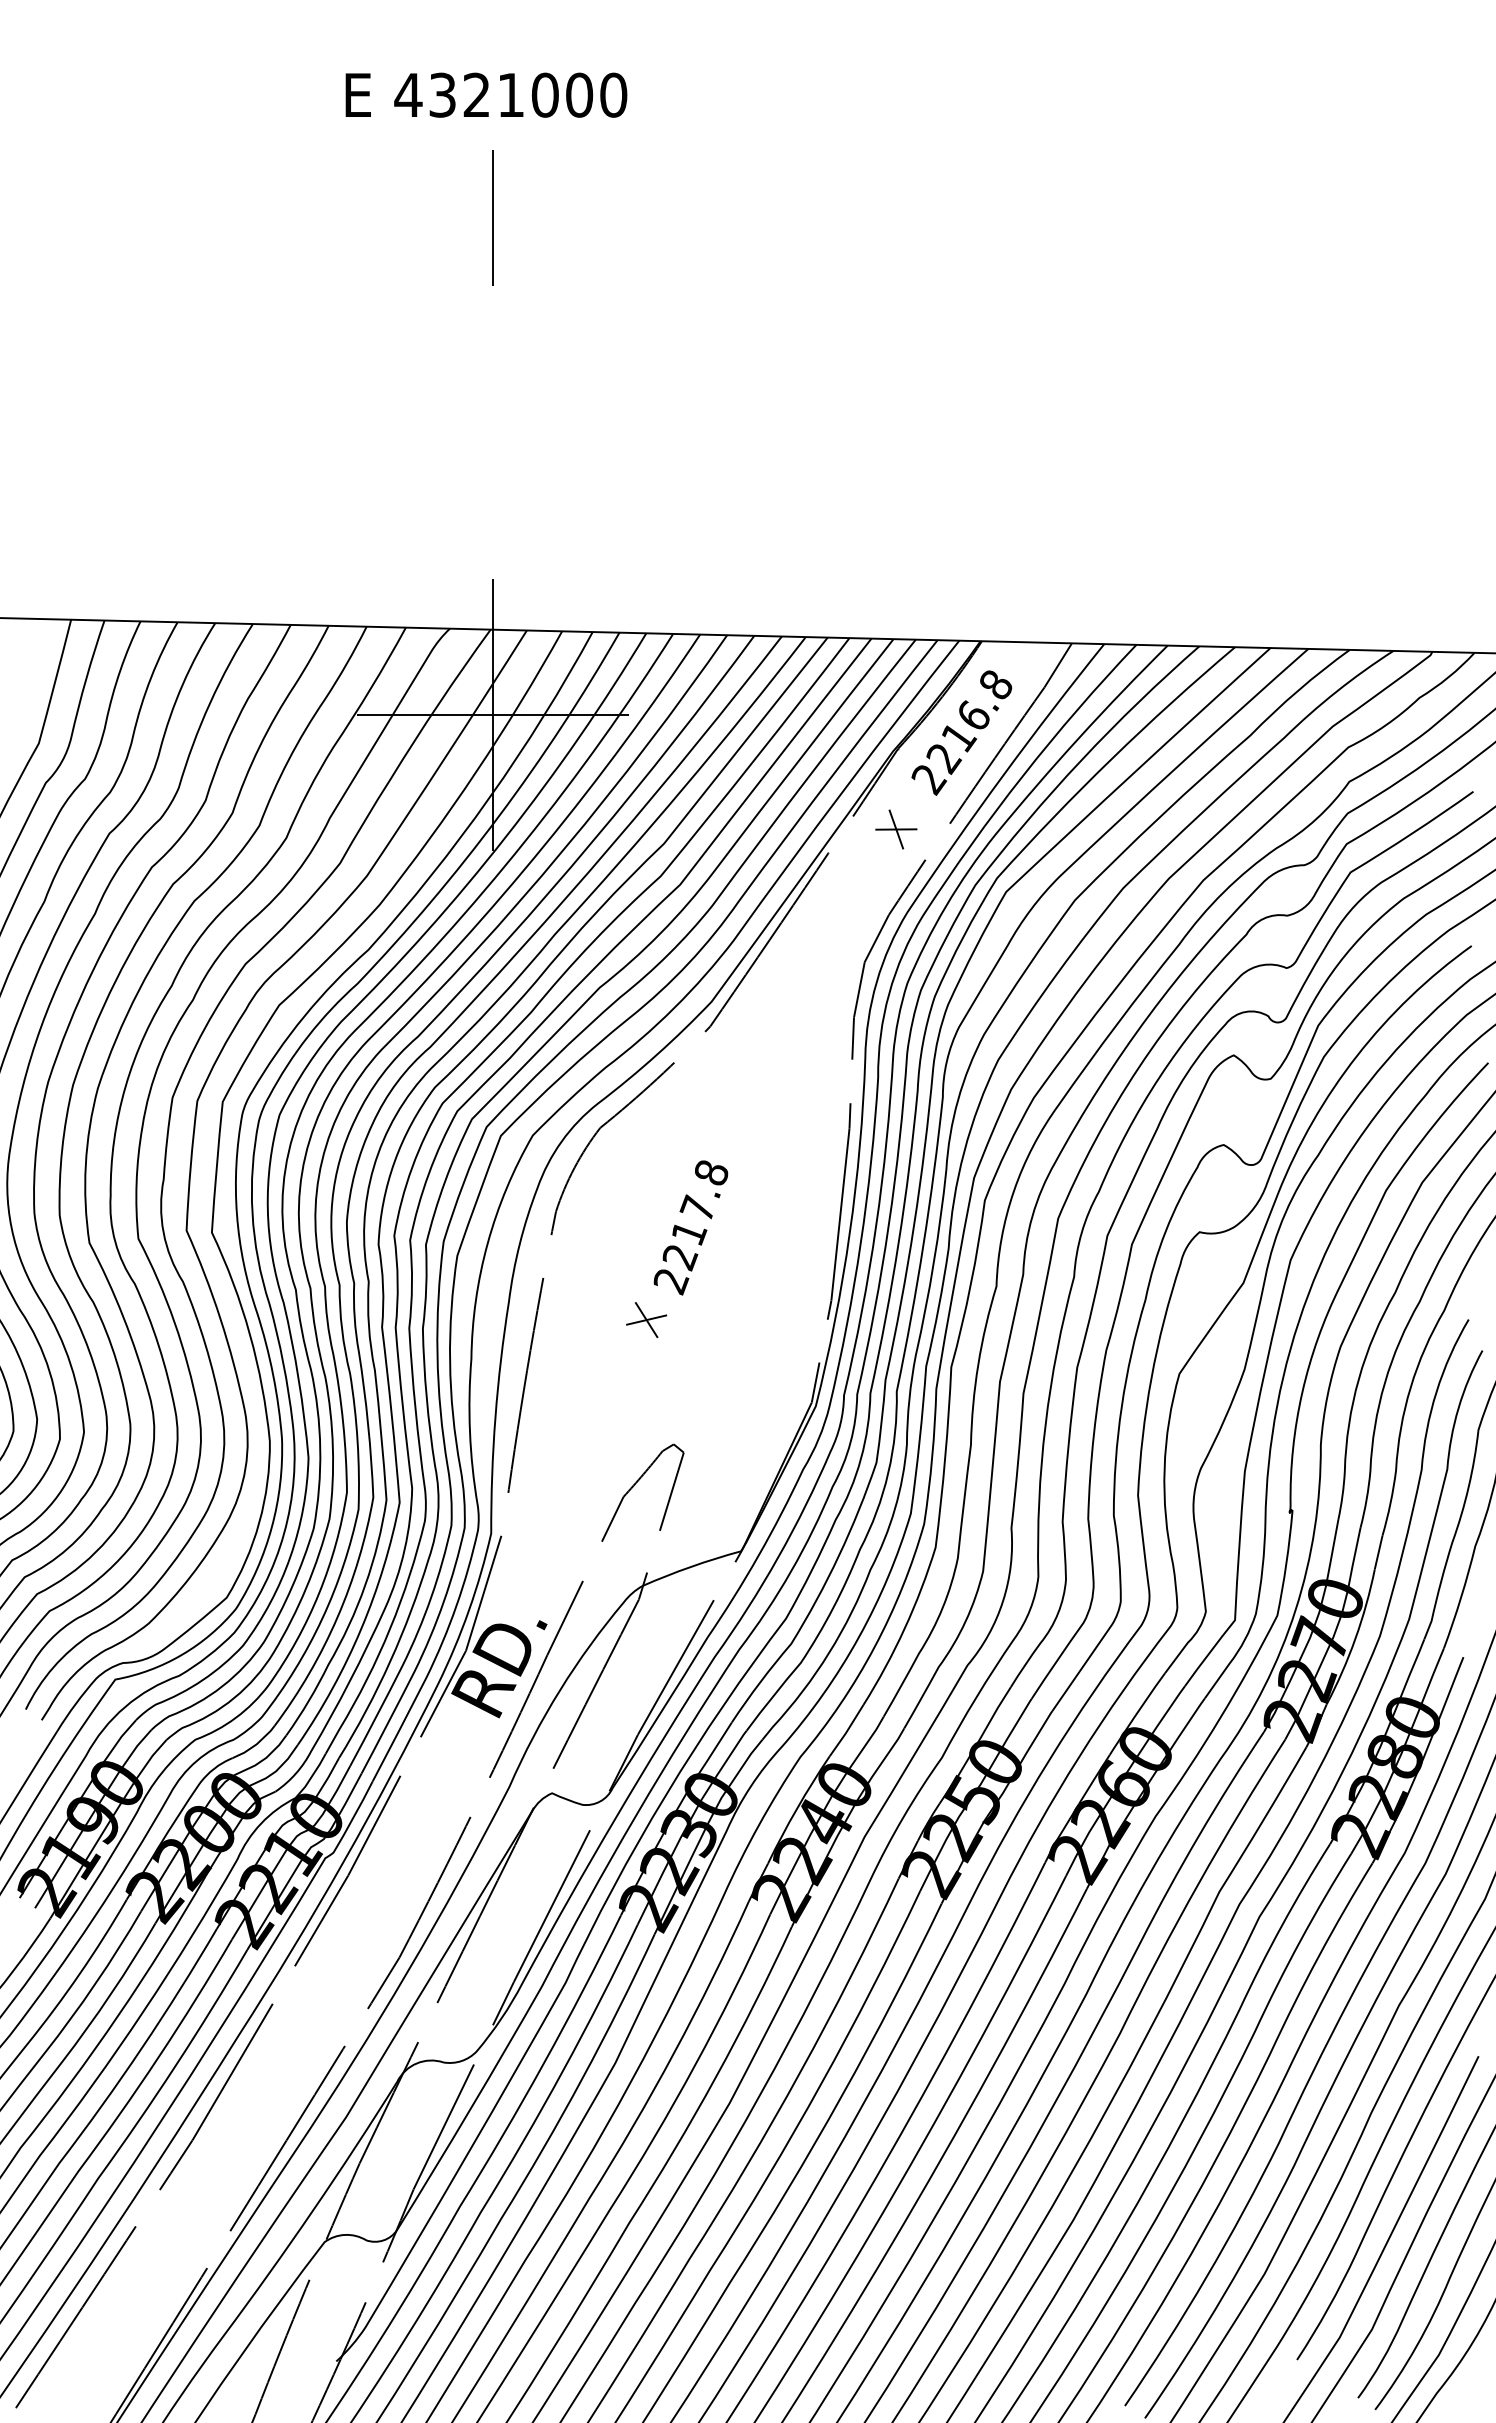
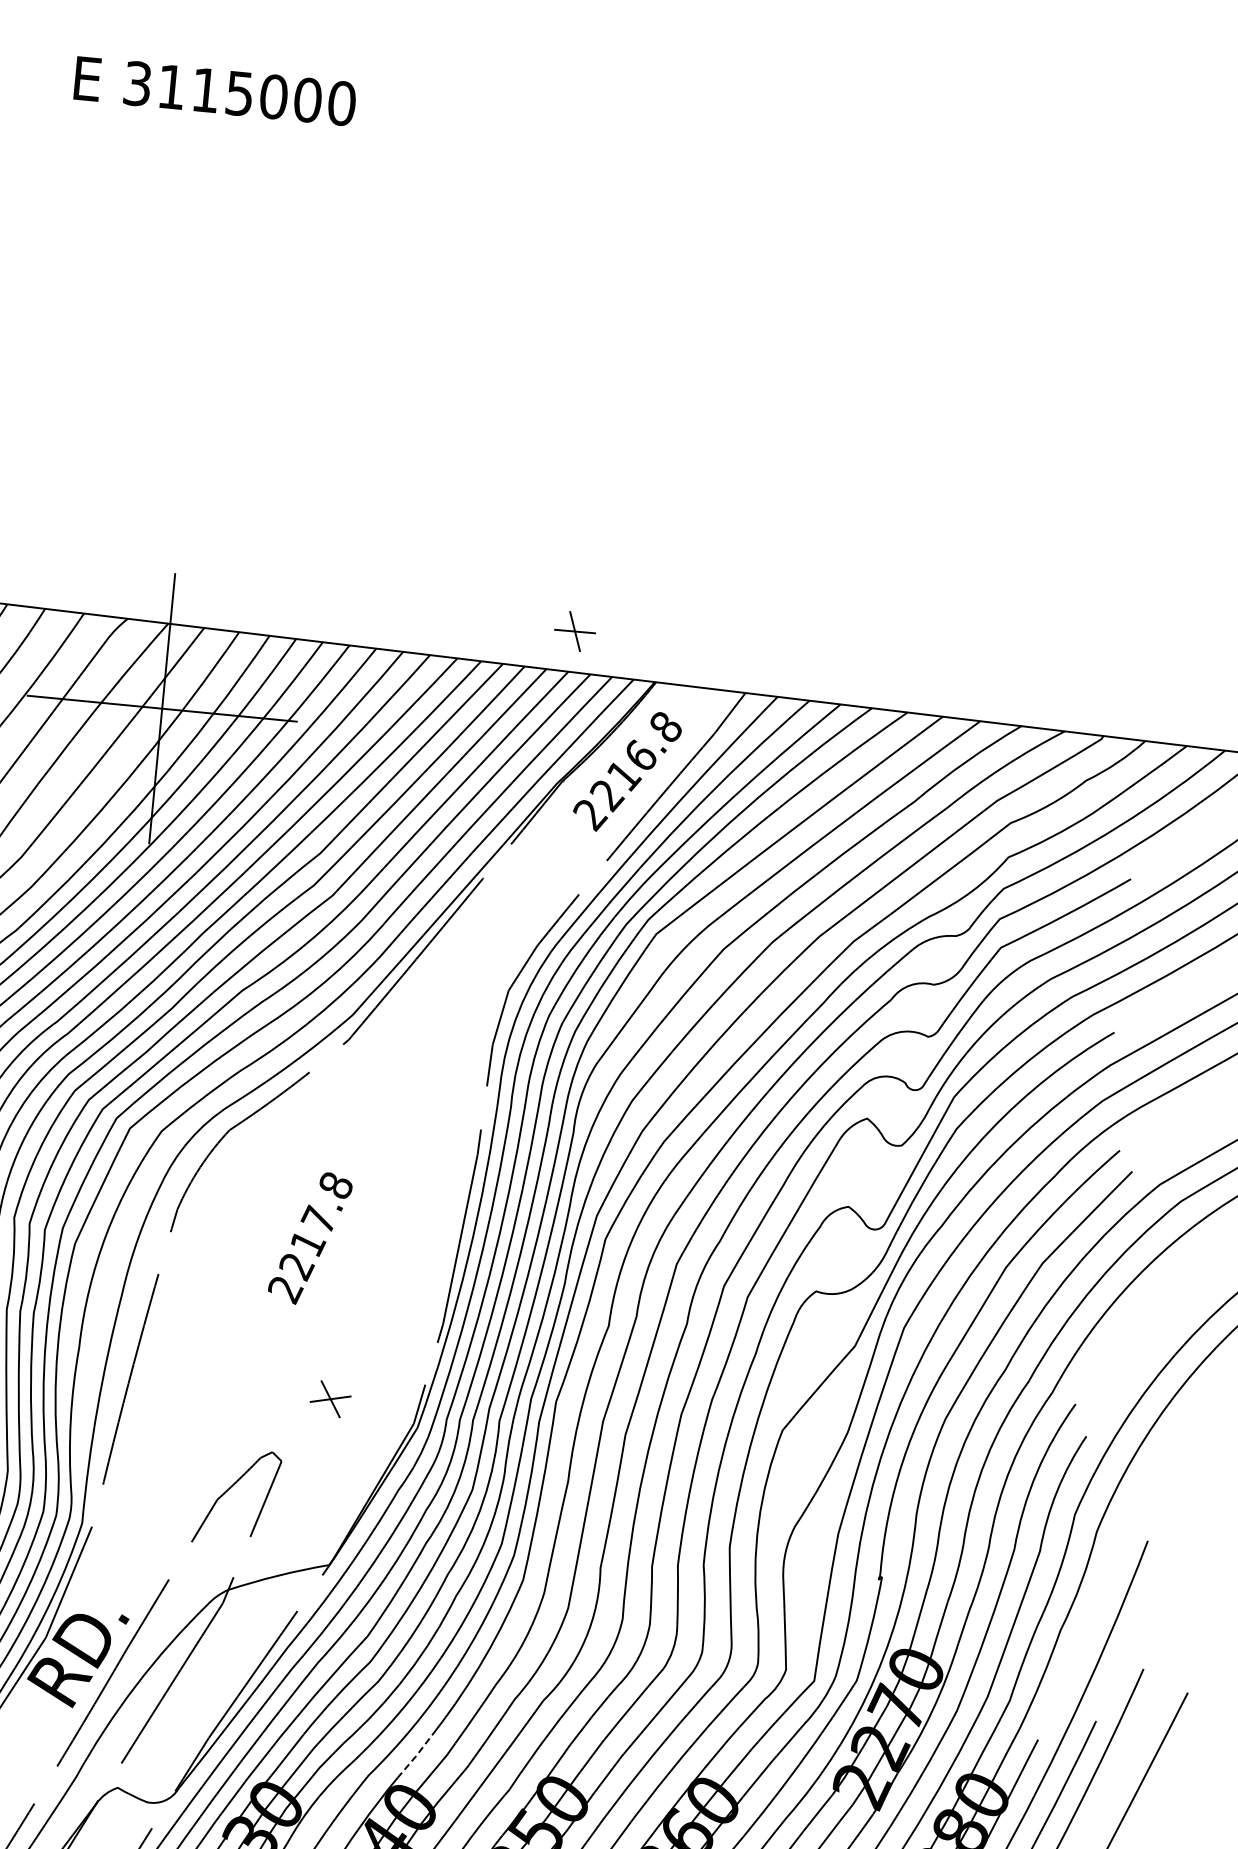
text: (458, 94) -> (187, 87), 4321000 -> 3115000
line: (492, 217) -> (209, 213), removed
part: (896, 829) -> (575, 631), moved
part: (646, 1320) -> (330, 1399), moved
line: (846, 1731) -> (416, 1754), solid -> dashed

